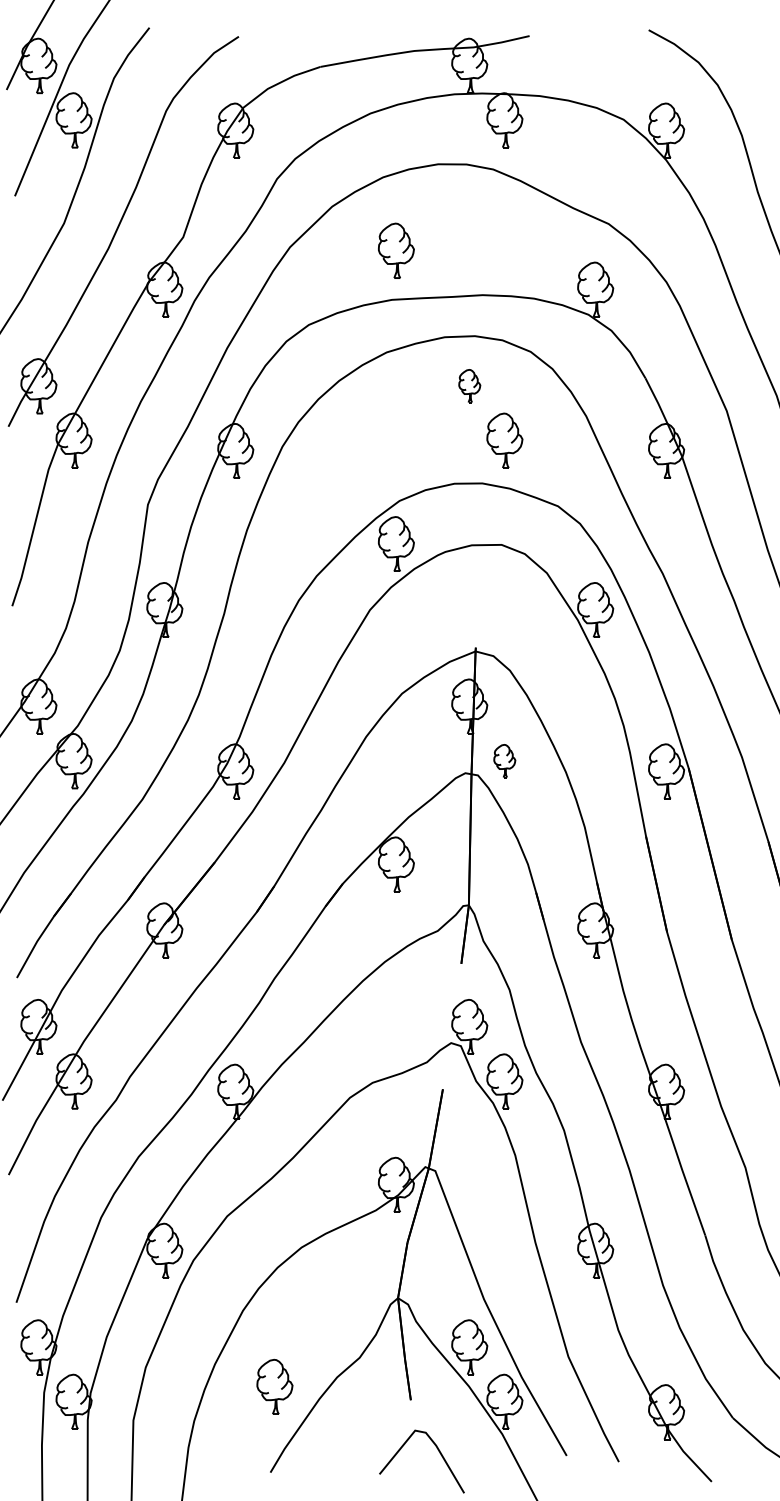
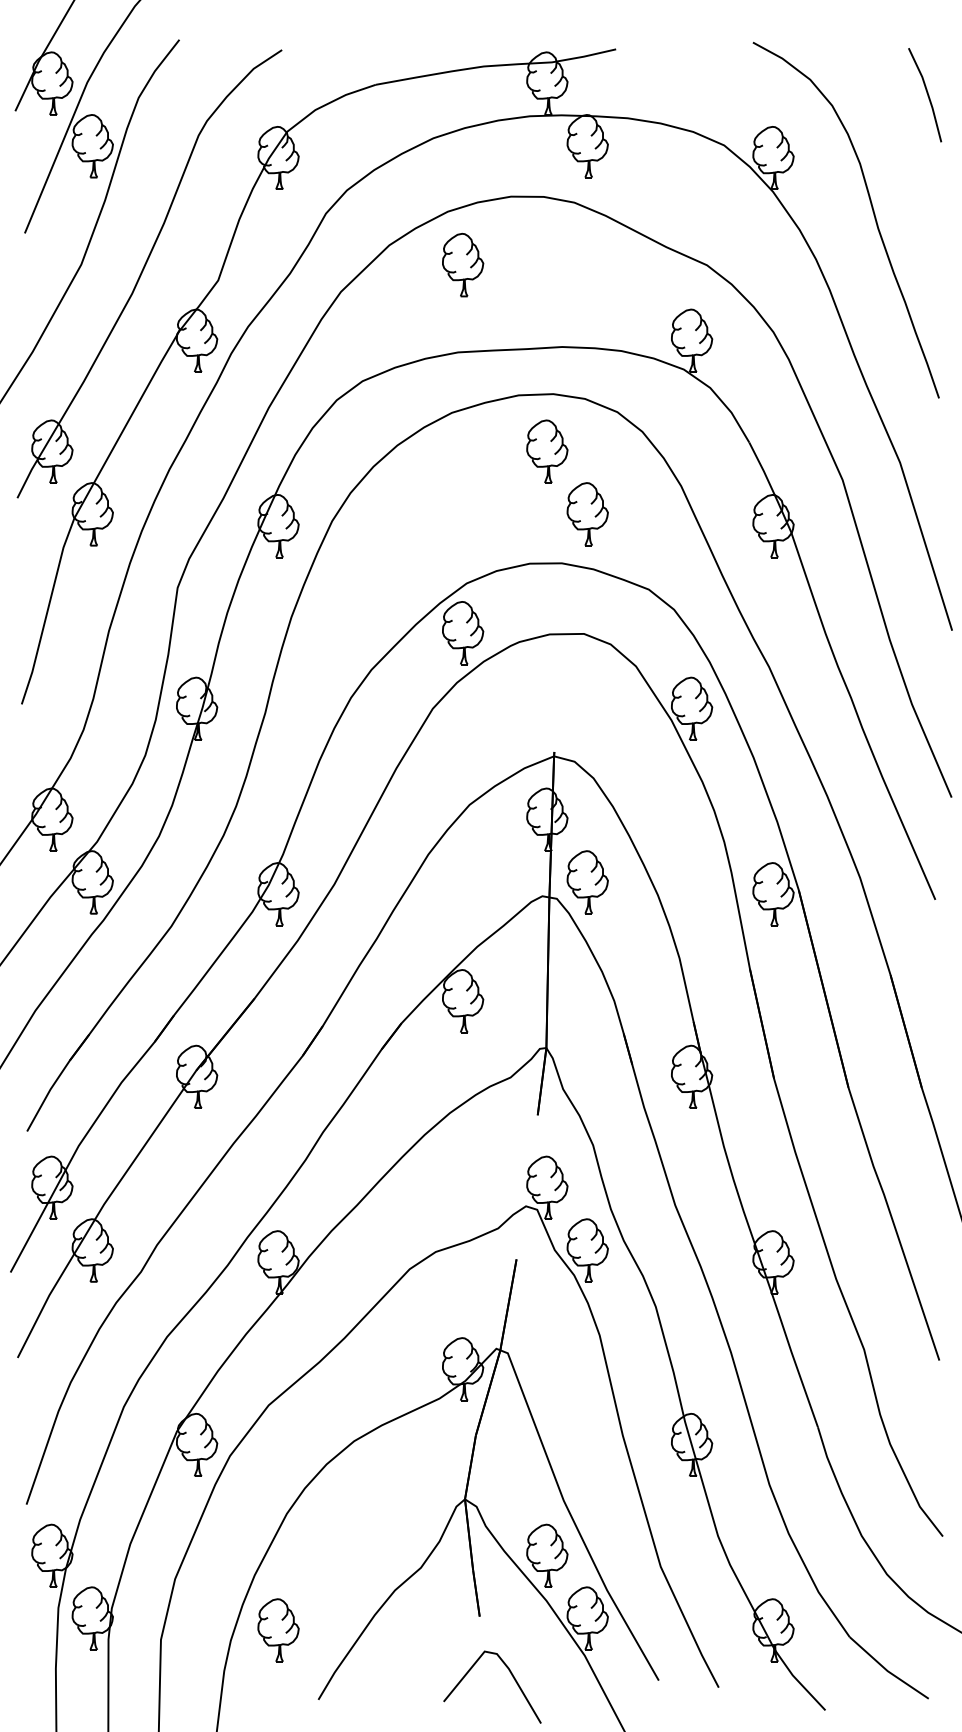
part: (396, 251) -> (463, 265), moved
part: (469, 386) -> (547, 451), size x1.67
part: (504, 761) -> (587, 882), size x1.67
part: (274, 1387) -> (278, 1630), moved

